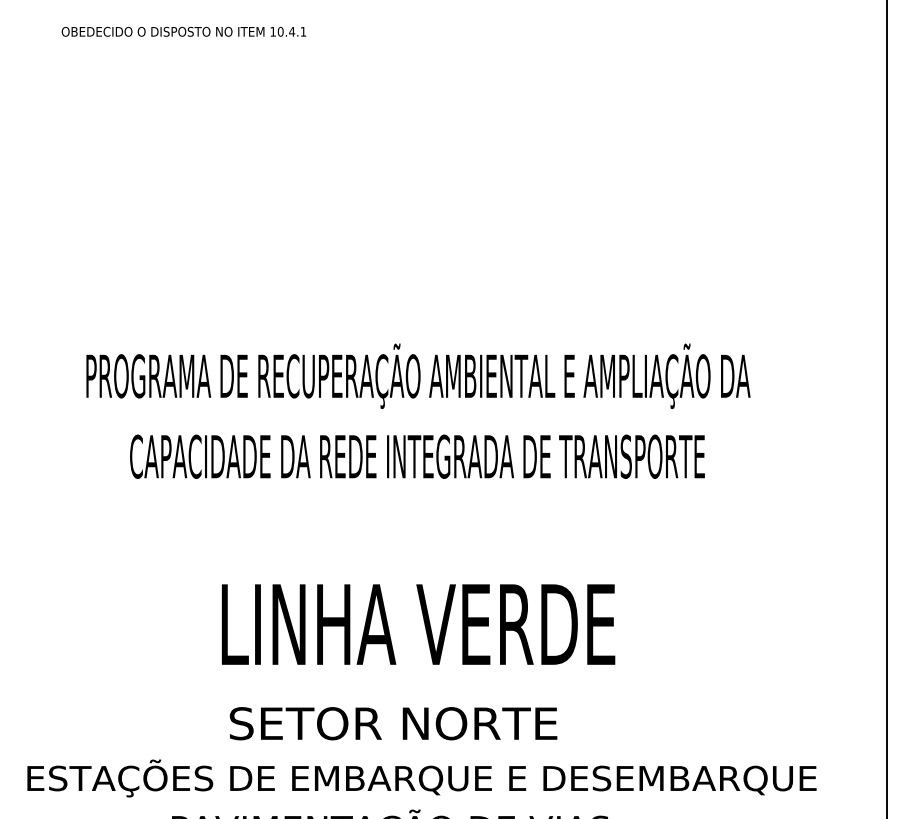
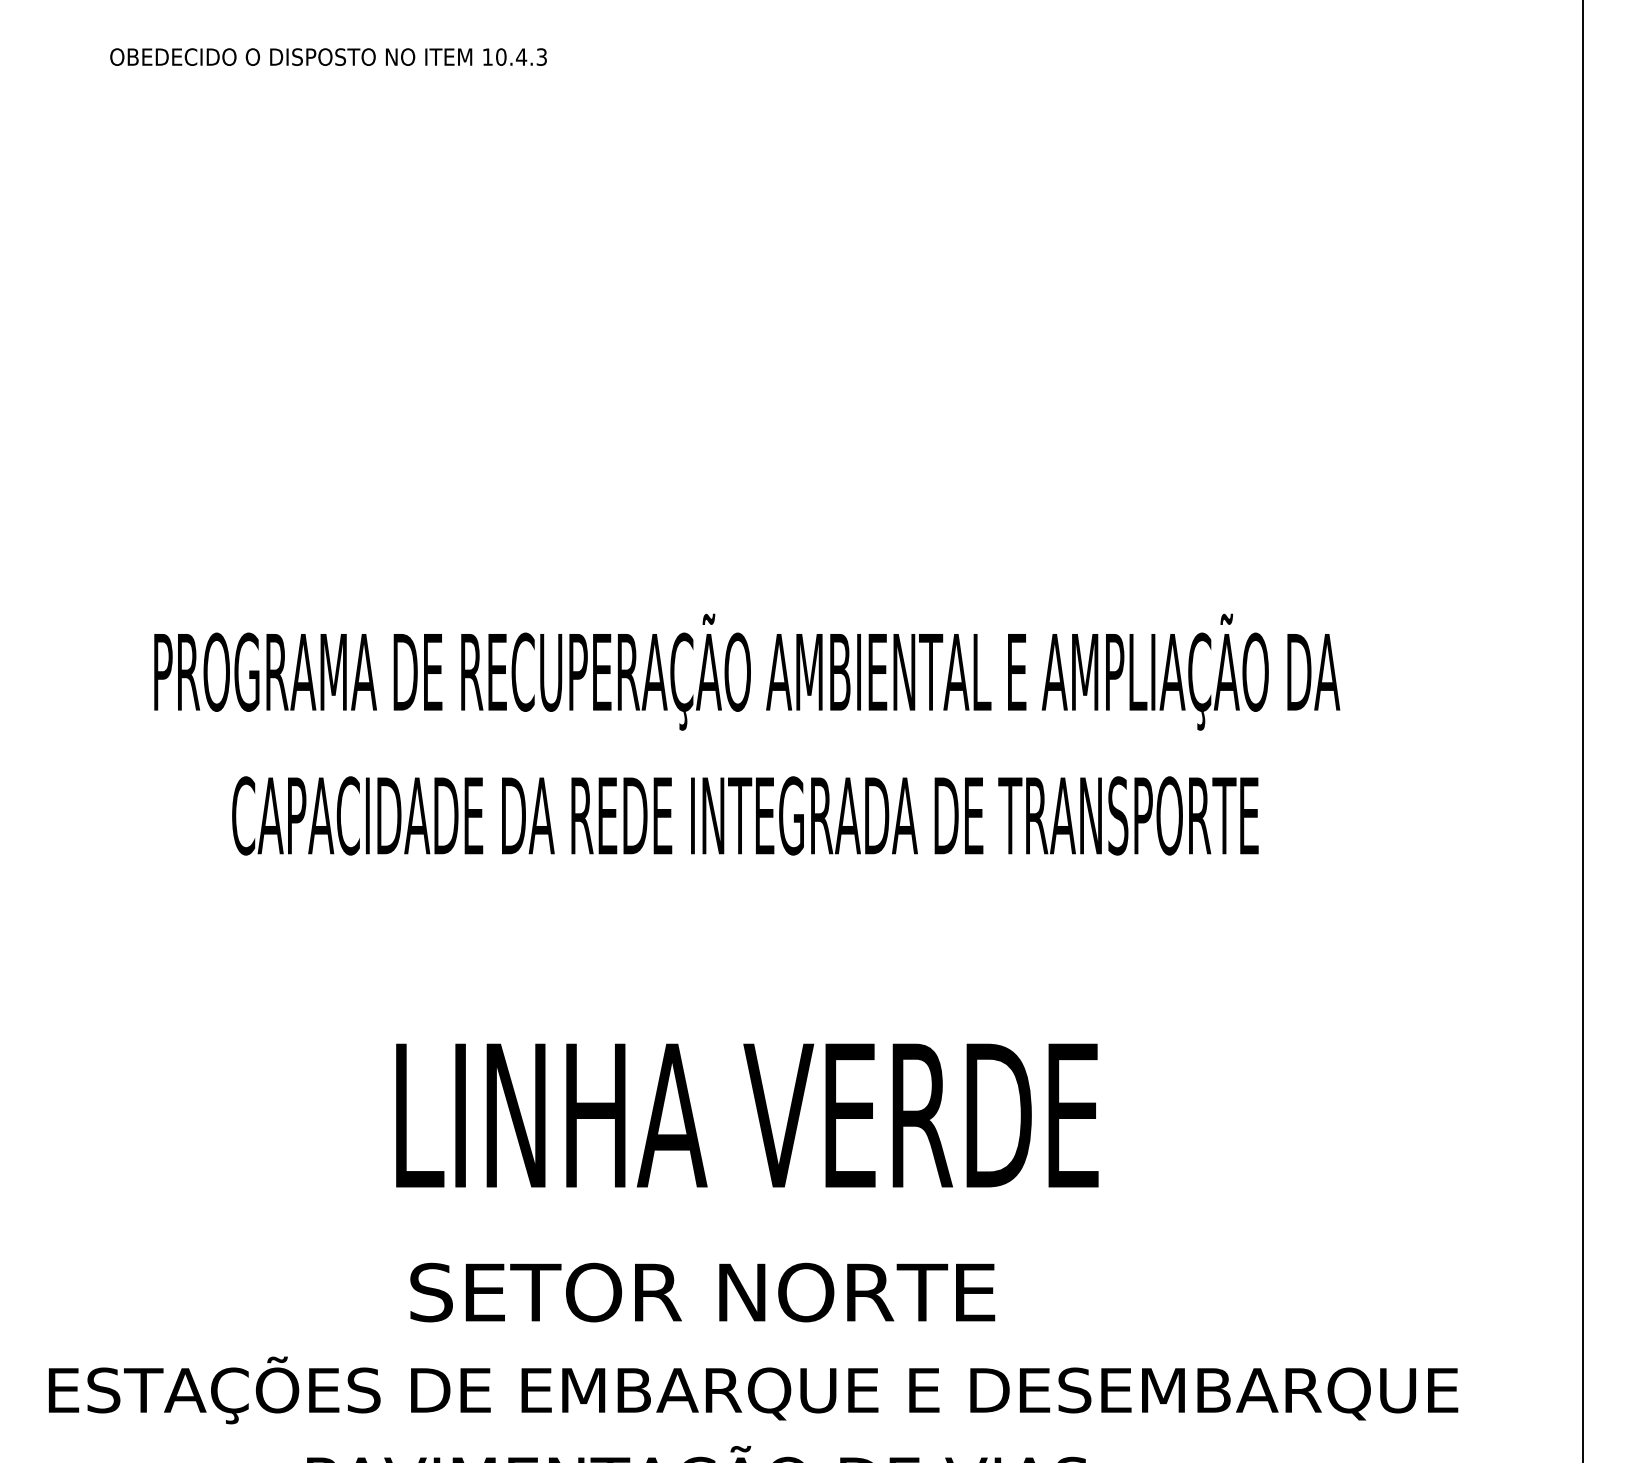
text: (303, 31) -> (541, 56), 10.4.1 -> 10.4.3

